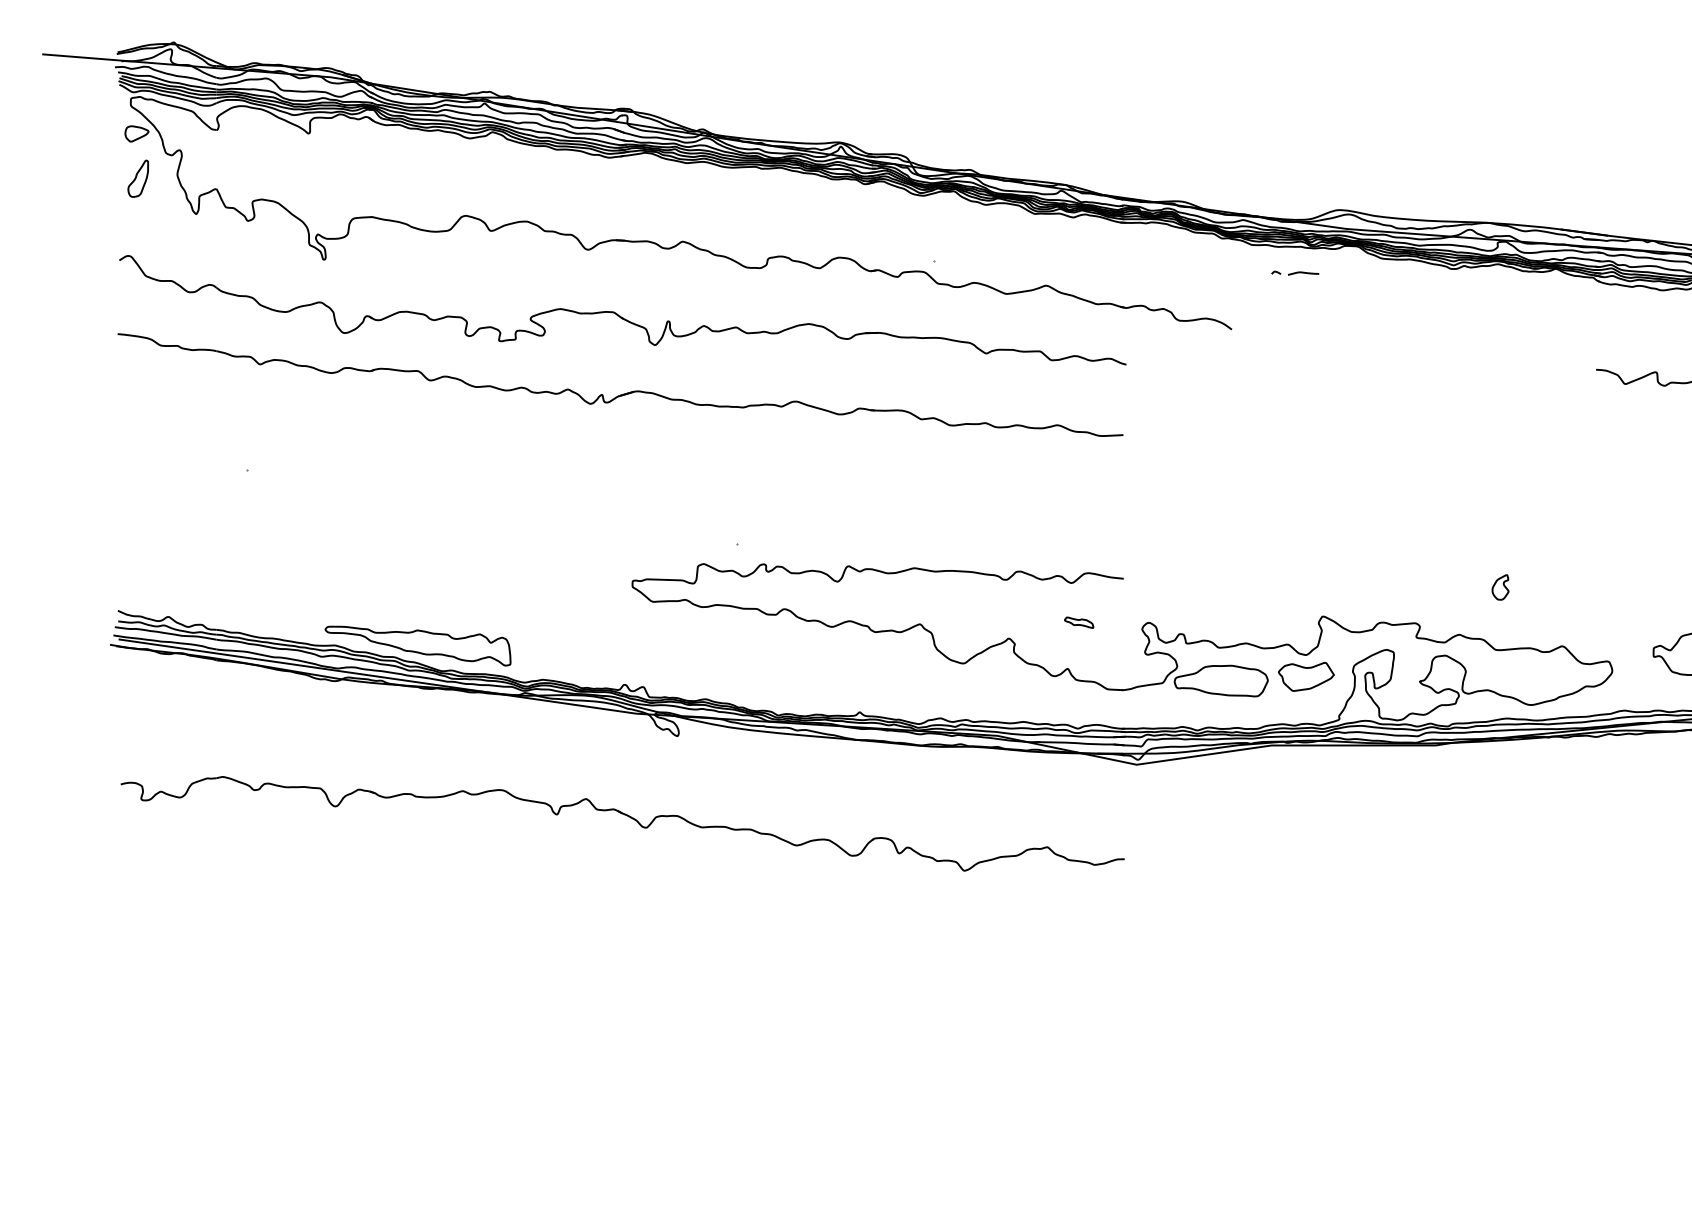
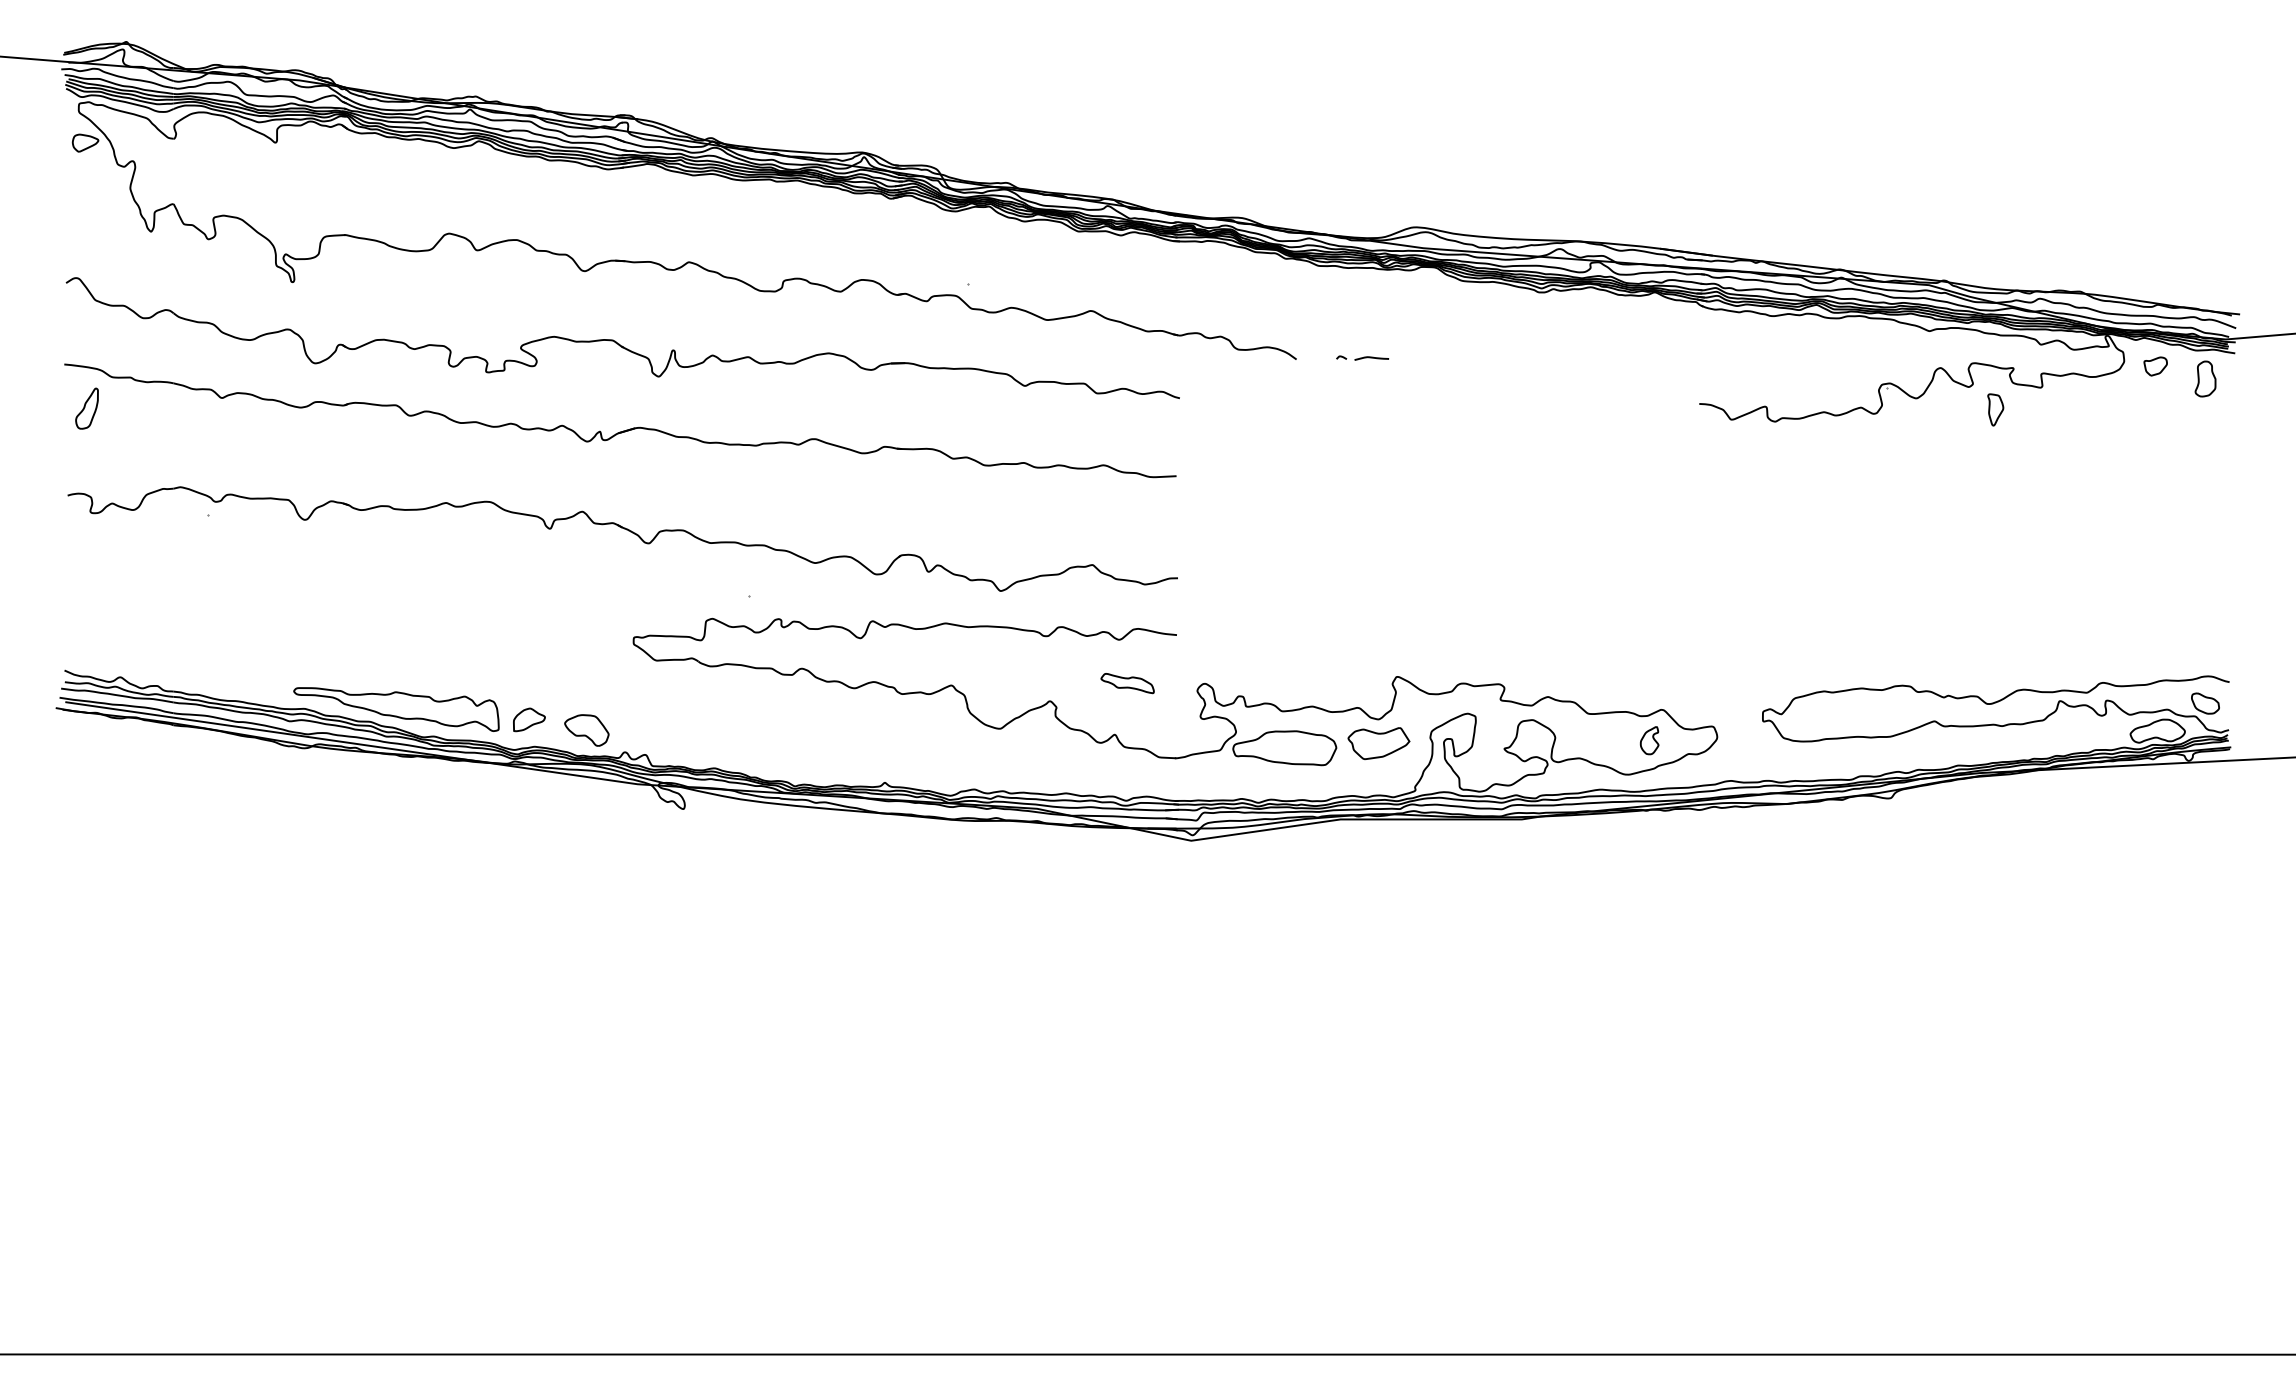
part: (137, 178) -> (86, 408), moved
part: (1295, 272) -> (1362, 357), moved
part: (1500, 587) -> (1649, 740), moved
part: (1079, 622) -> (1127, 683), size x1.67
part: (538, 655) -> (529, 719), added
part: (589, 665) -> (586, 730), added
part: (626, 816) -> (626, 530), moved

